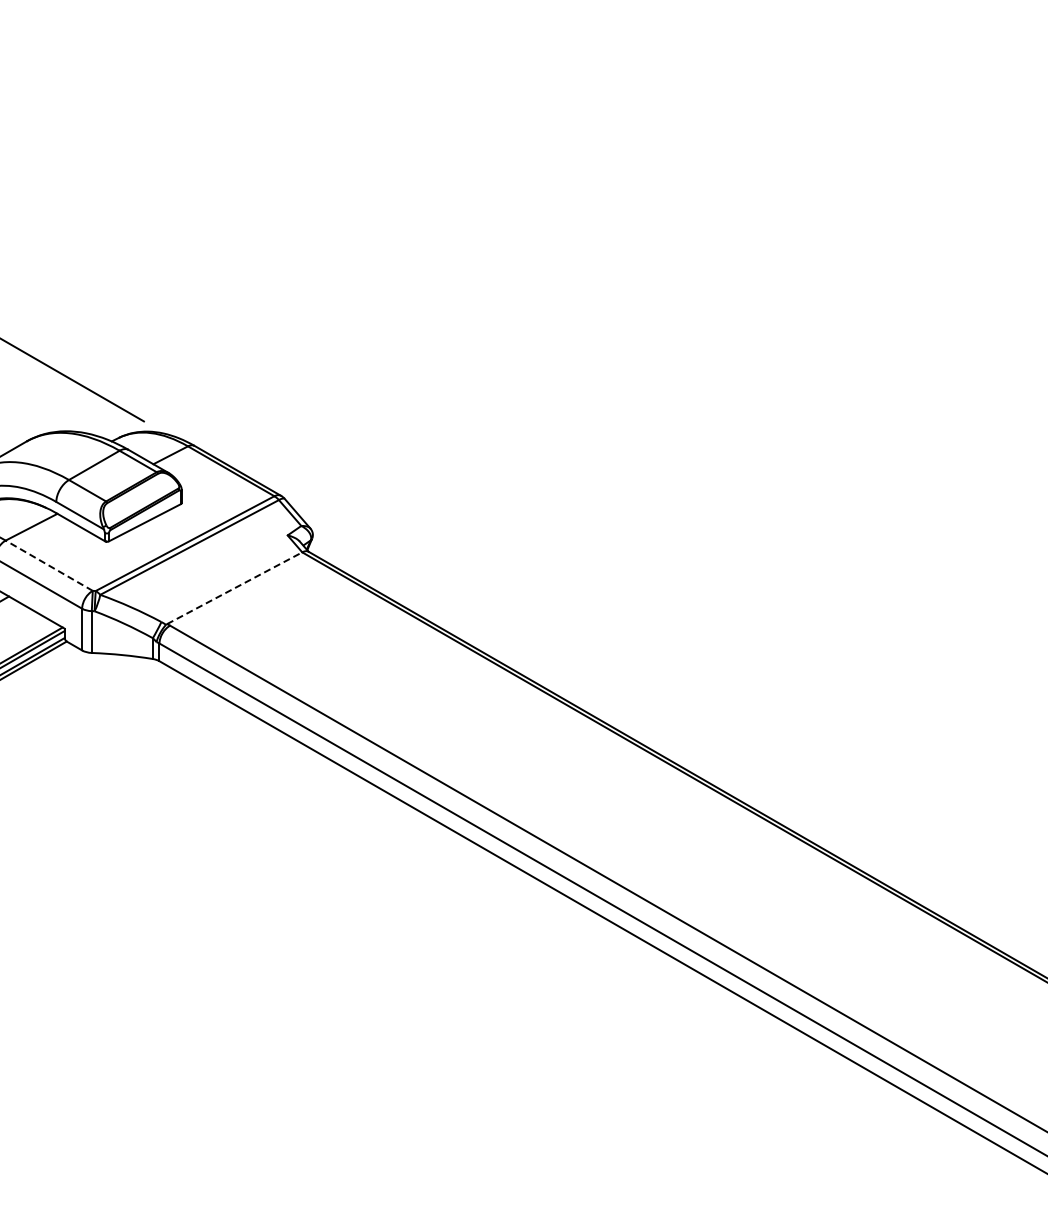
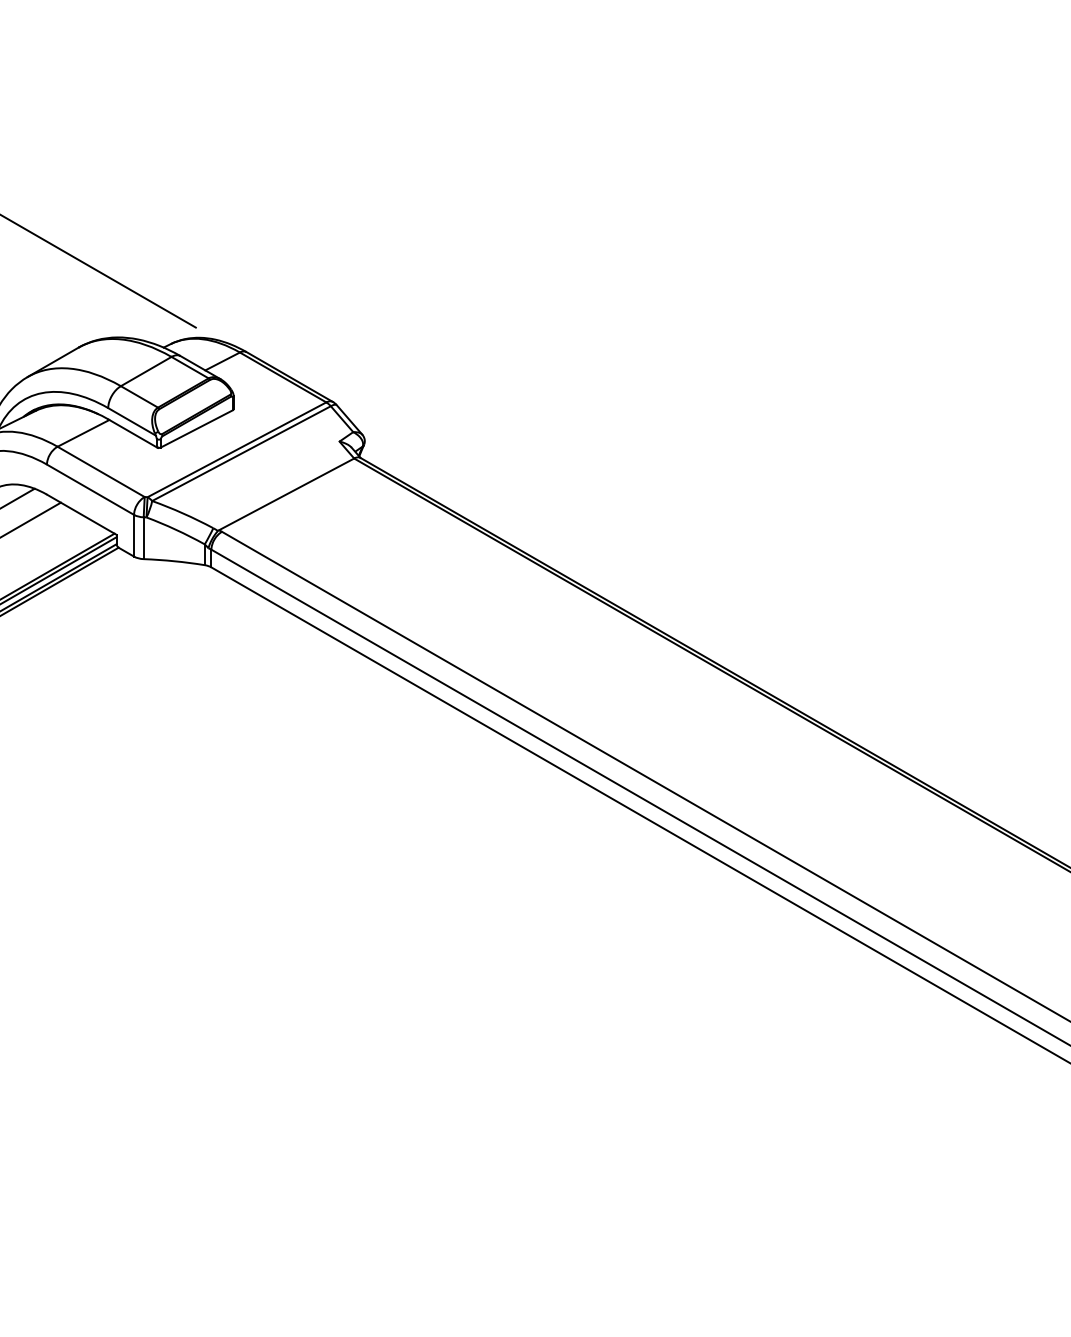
line: (48, 565) -> (100, 471), dashed -> solid
line: (234, 588) -> (286, 494), dashed -> solid

